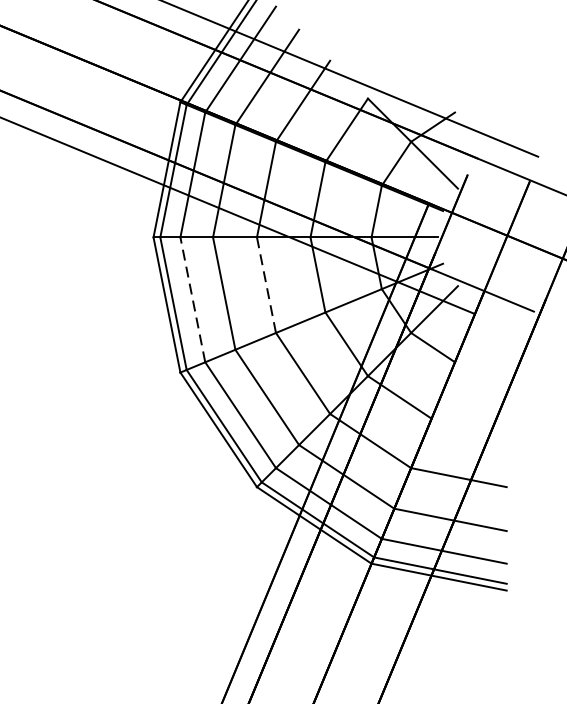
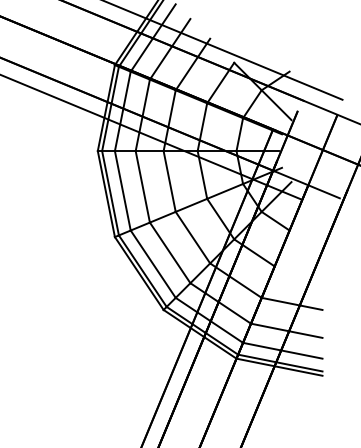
line: (266, 285) -> (169, 181), dashed -> solid
line: (192, 299) -> (122, 190), dashed -> solid

